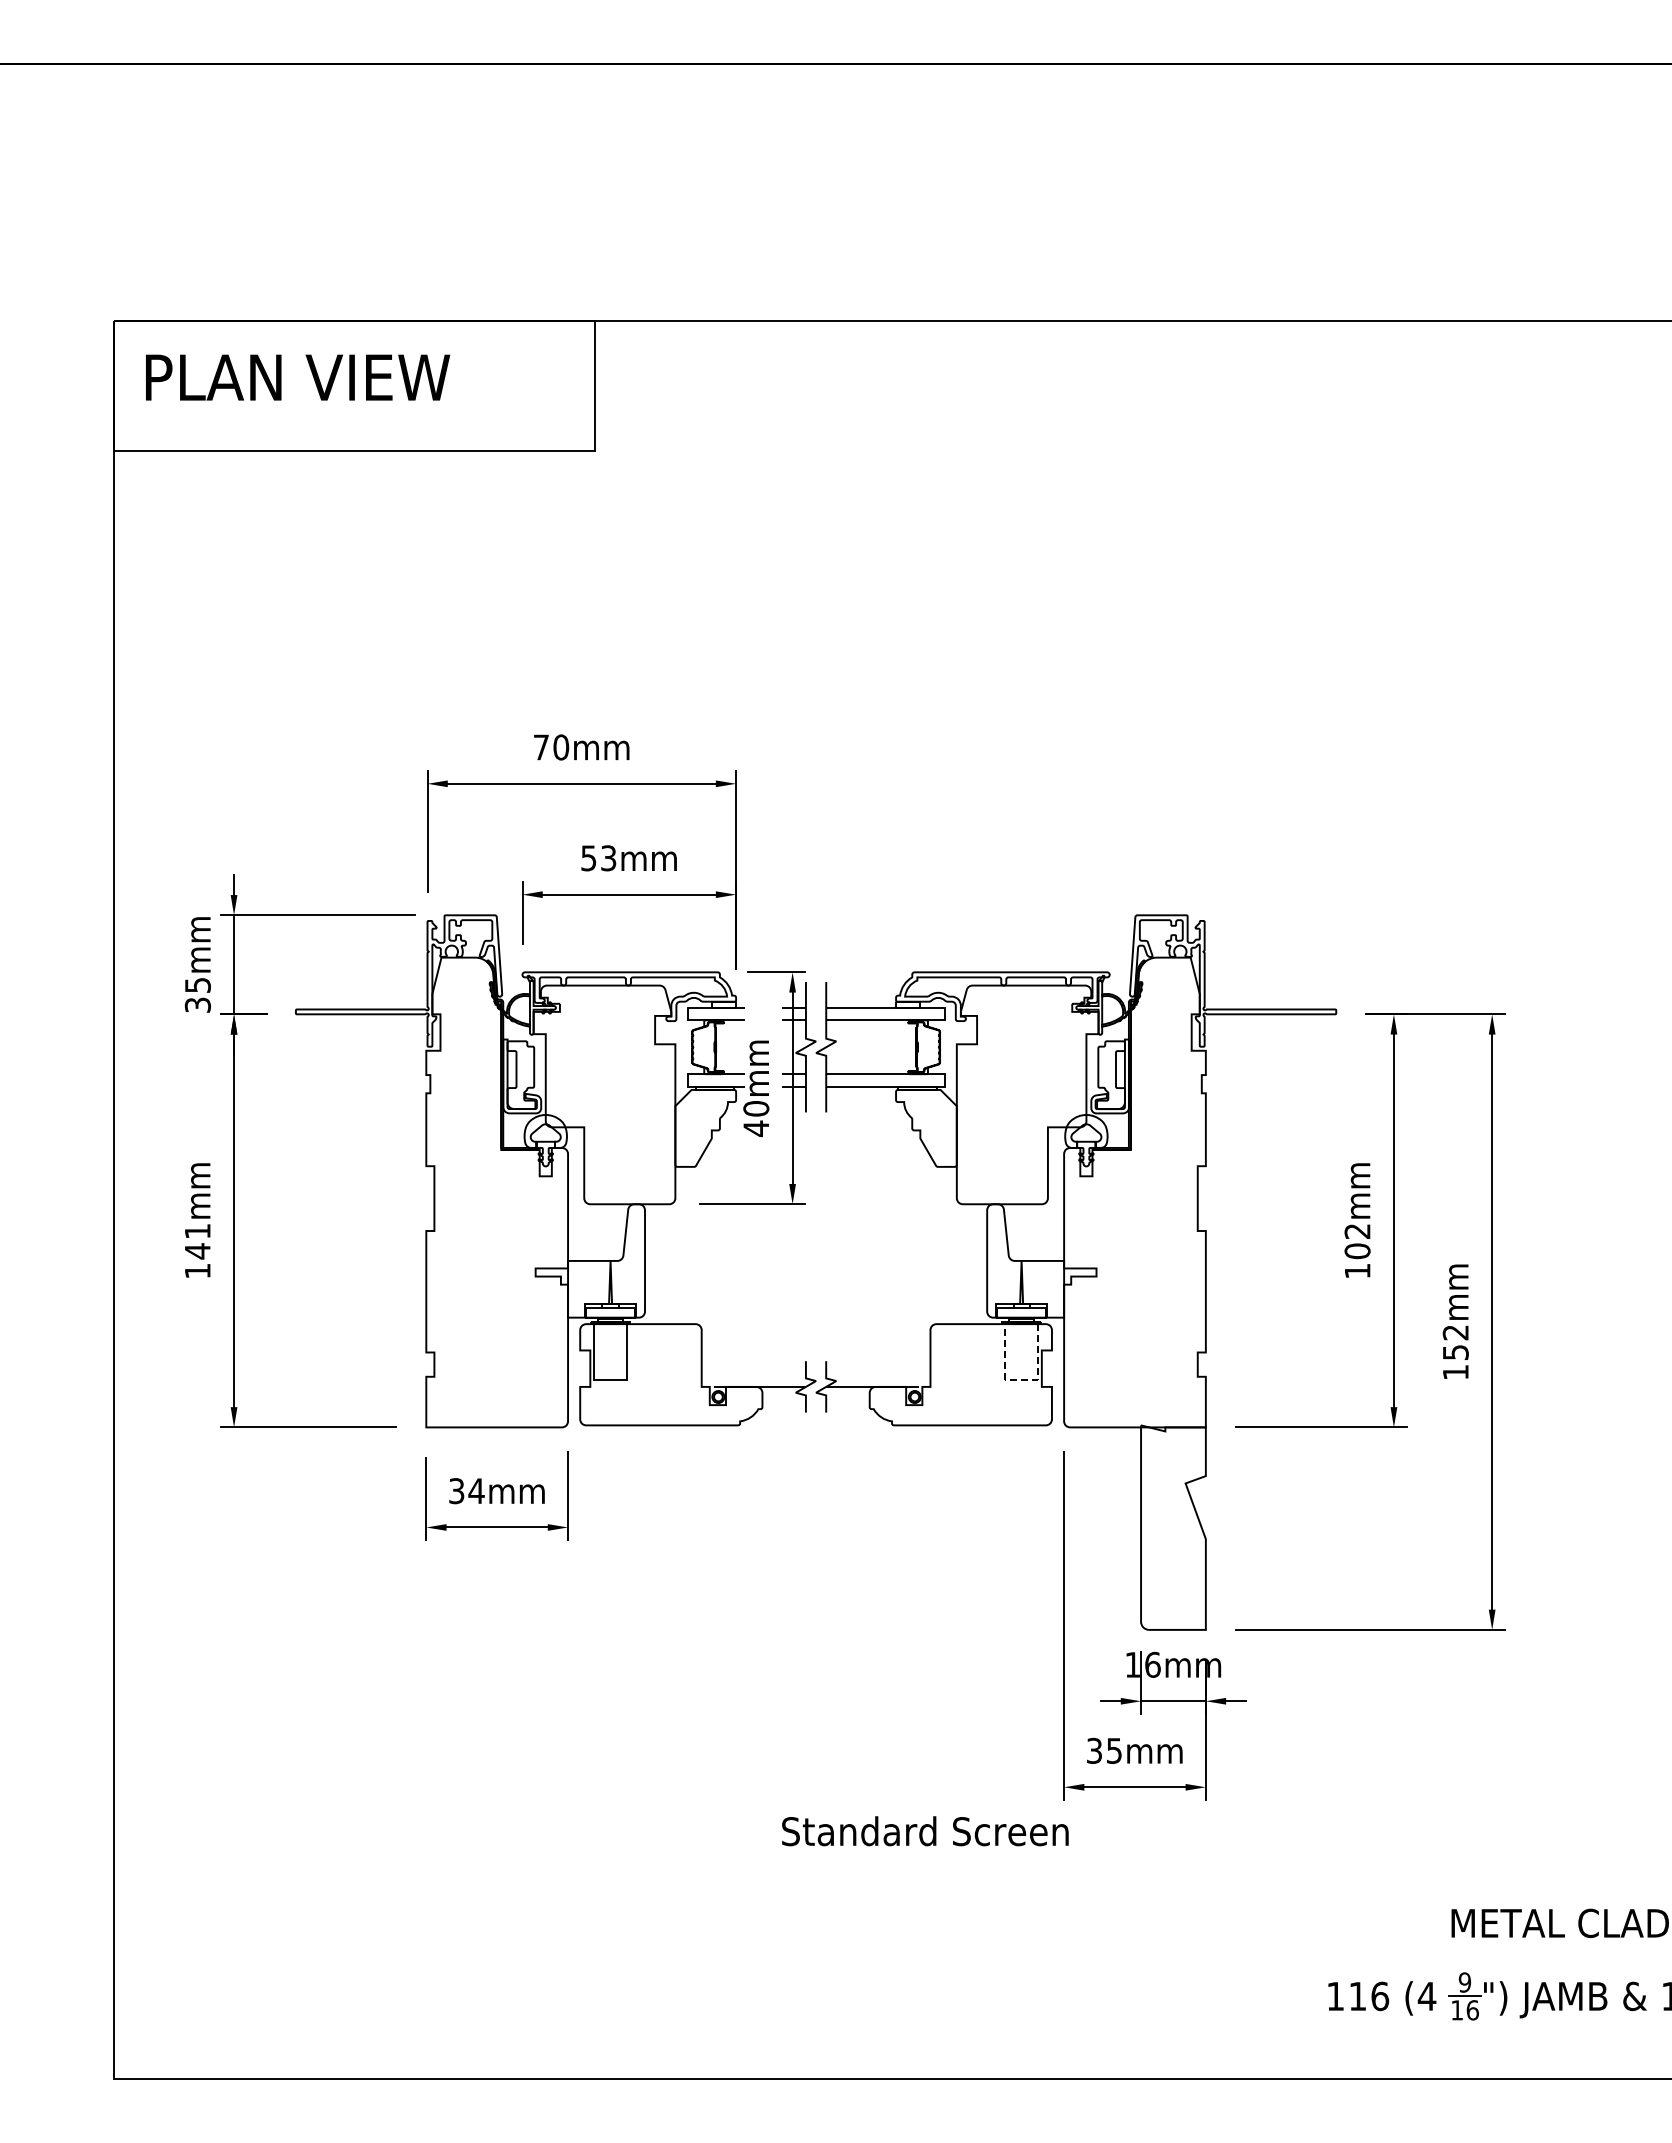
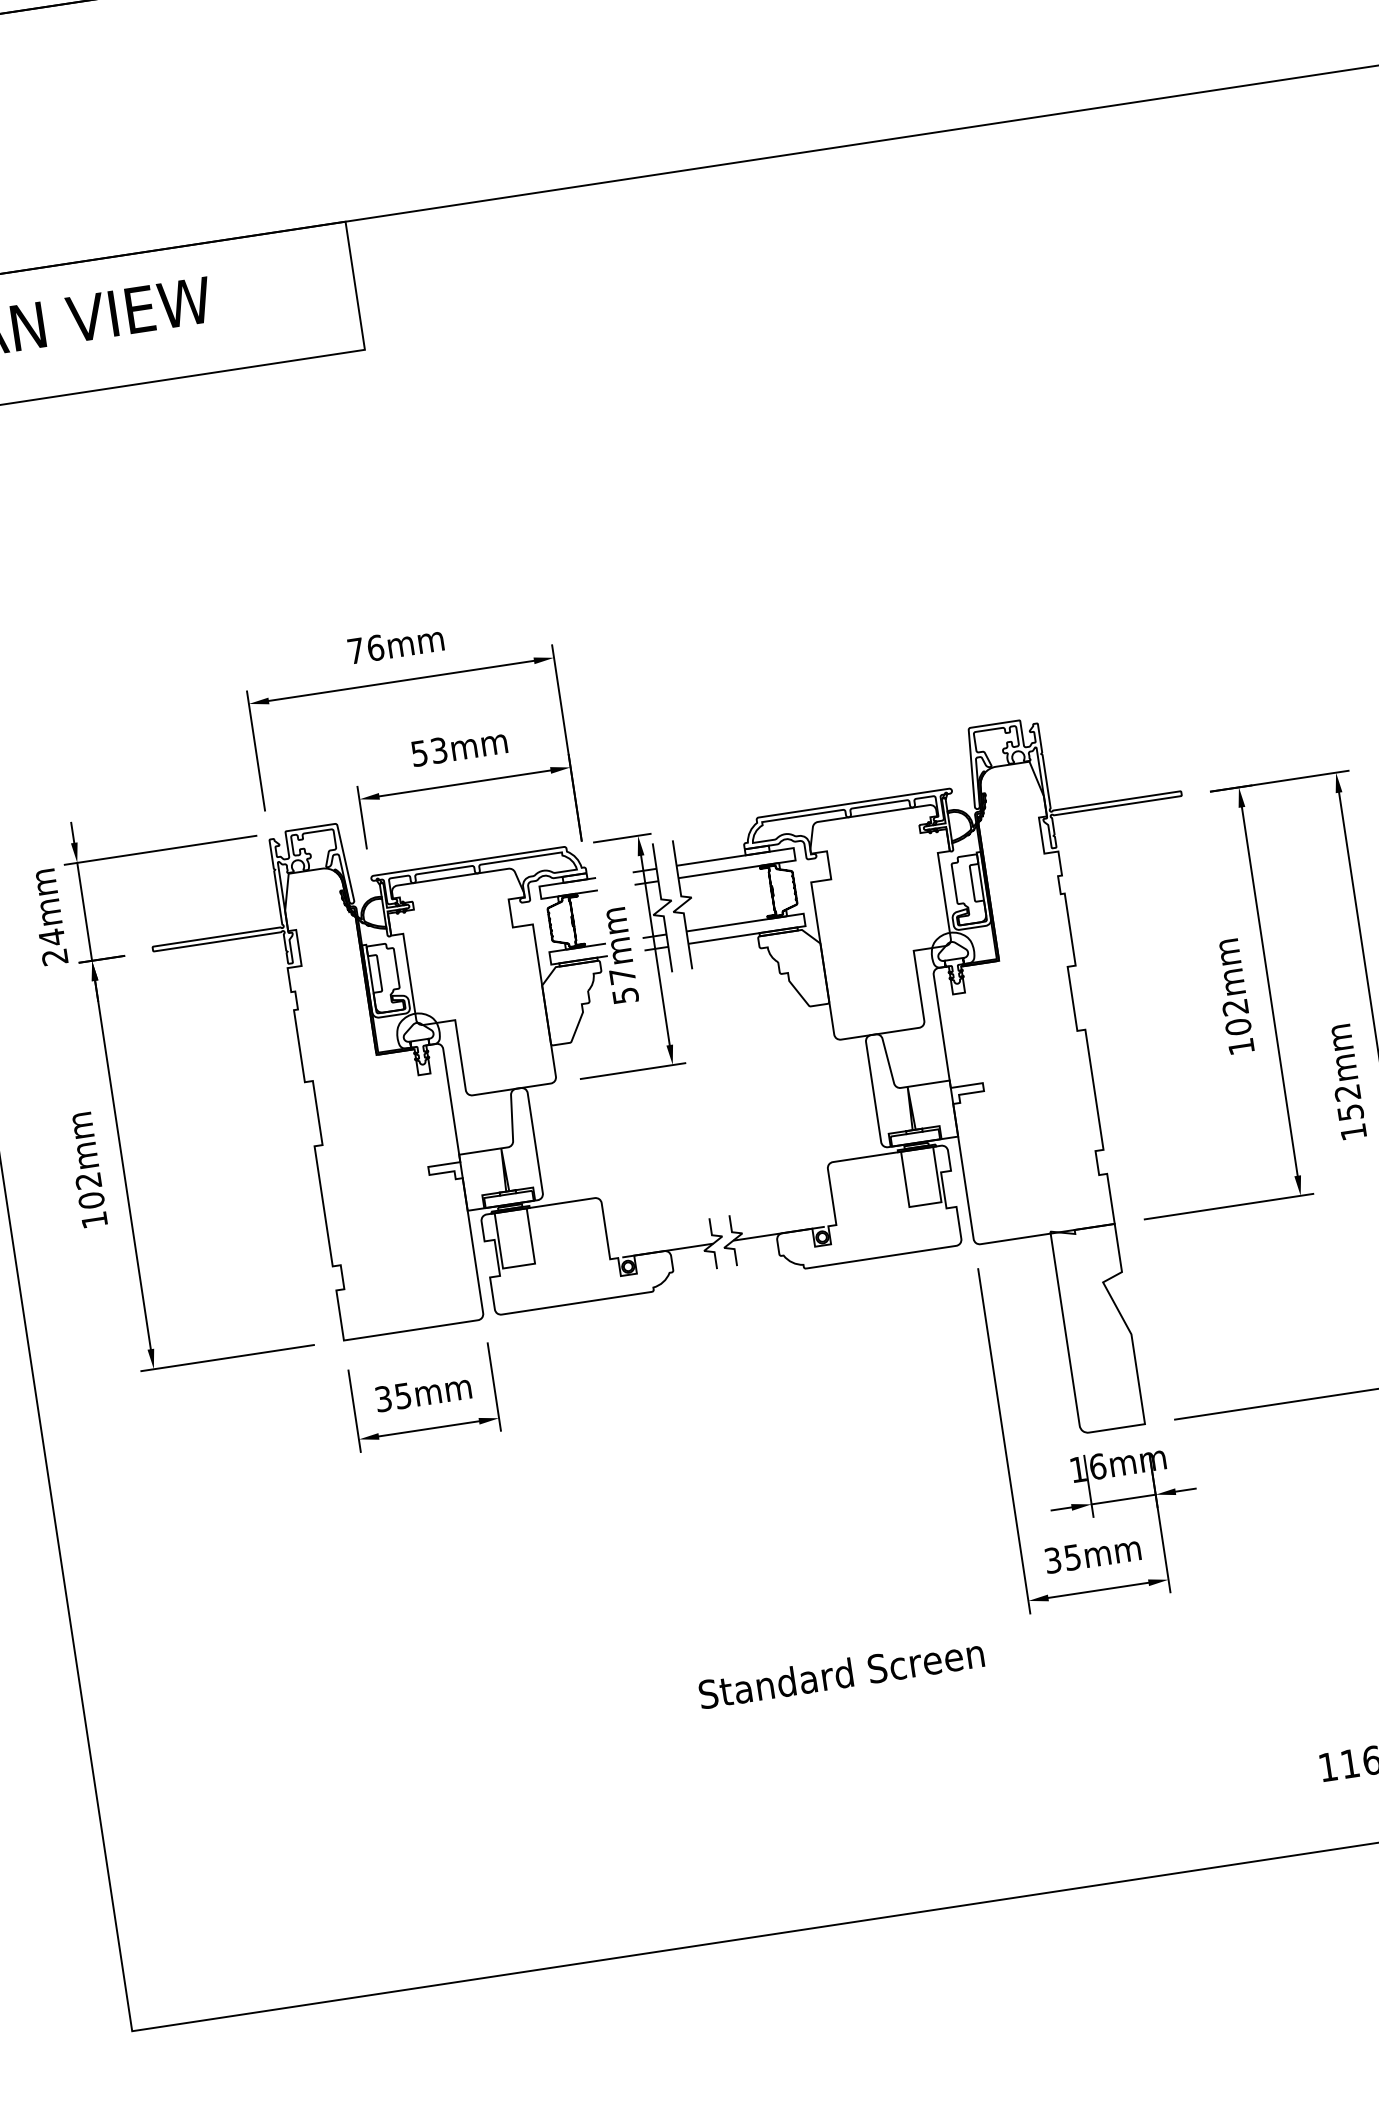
text: (561, 747) -> (375, 648), 70mm -> 76mm
text: (197, 994) -> (52, 946), 35mm -> 24mm
text: (756, 1118) -> (624, 985), 40mm -> 57mm
text: (197, 1241) -> (89, 1190), 141mm -> 102mm
line: (1021, 1380) -> (925, 1205), dashed -> solid
text: (476, 1491) -> (403, 1396), 34mm -> 35mm
text: (925, 1831) -> (841, 1673), moved

